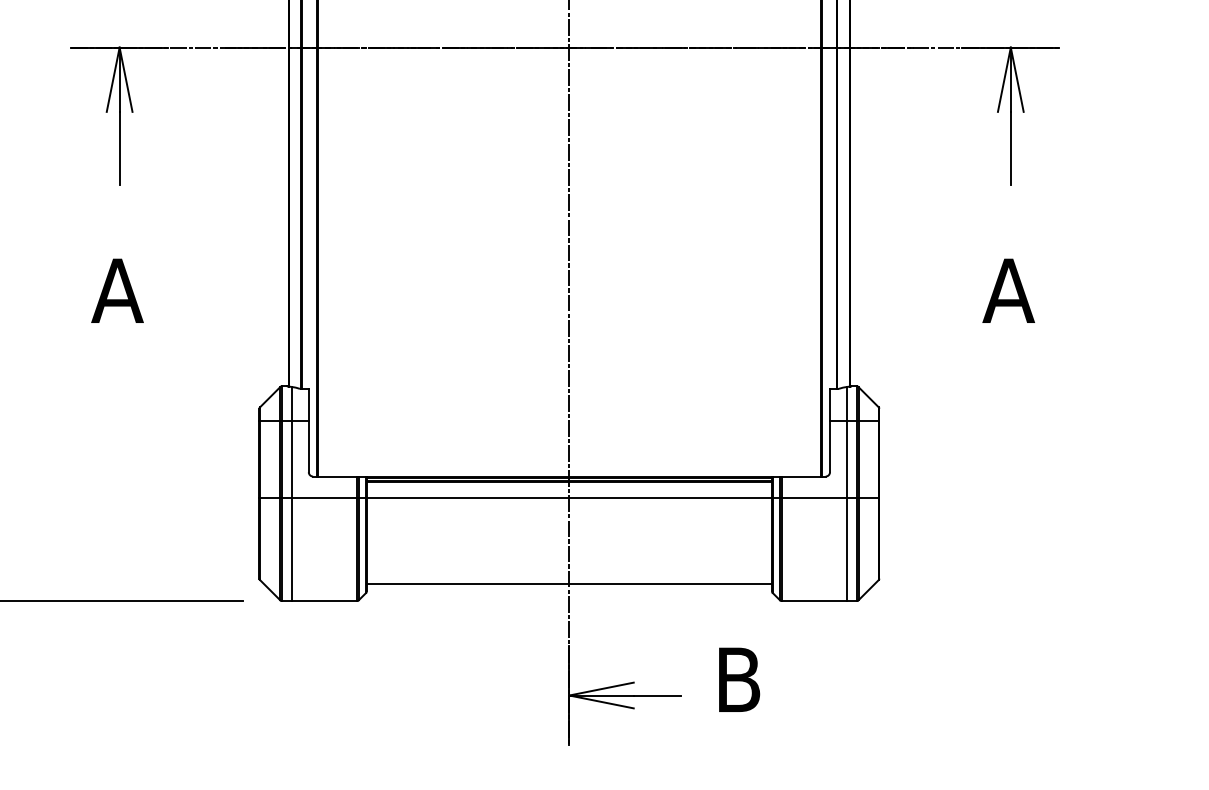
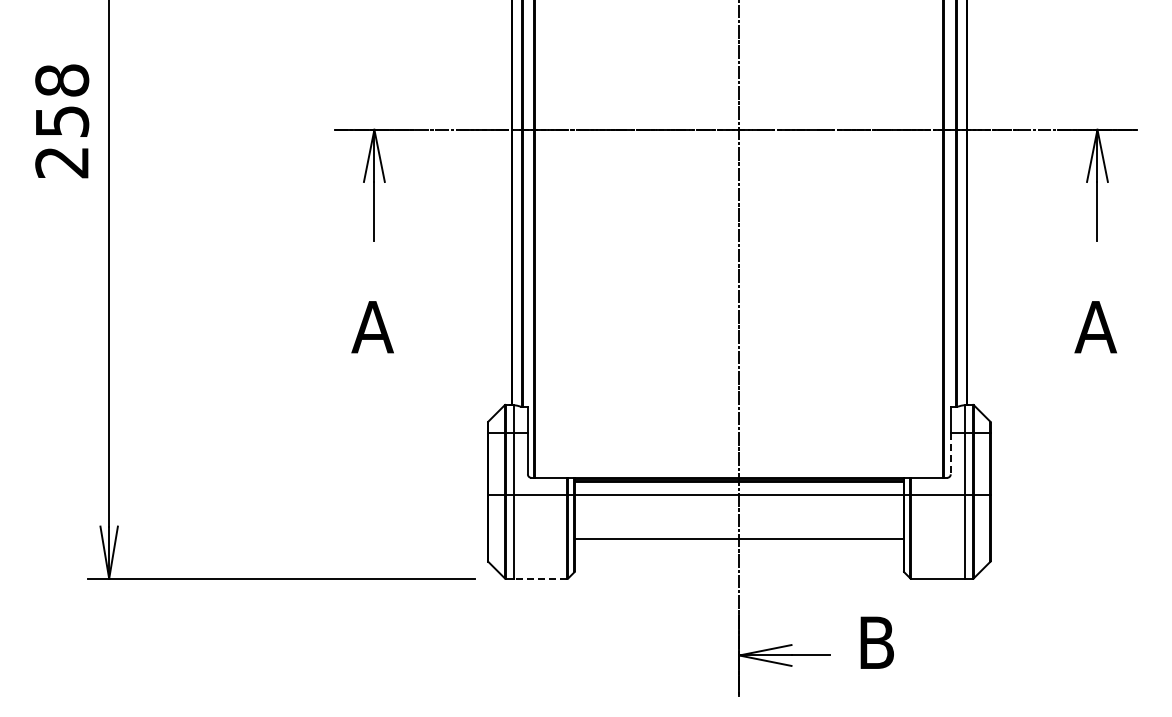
line: (829, 446) -> (950, 453), solid -> dashed
line: (568, 583) -> (738, 538), moved
line: (324, 600) -> (540, 578), solid -> dashed

